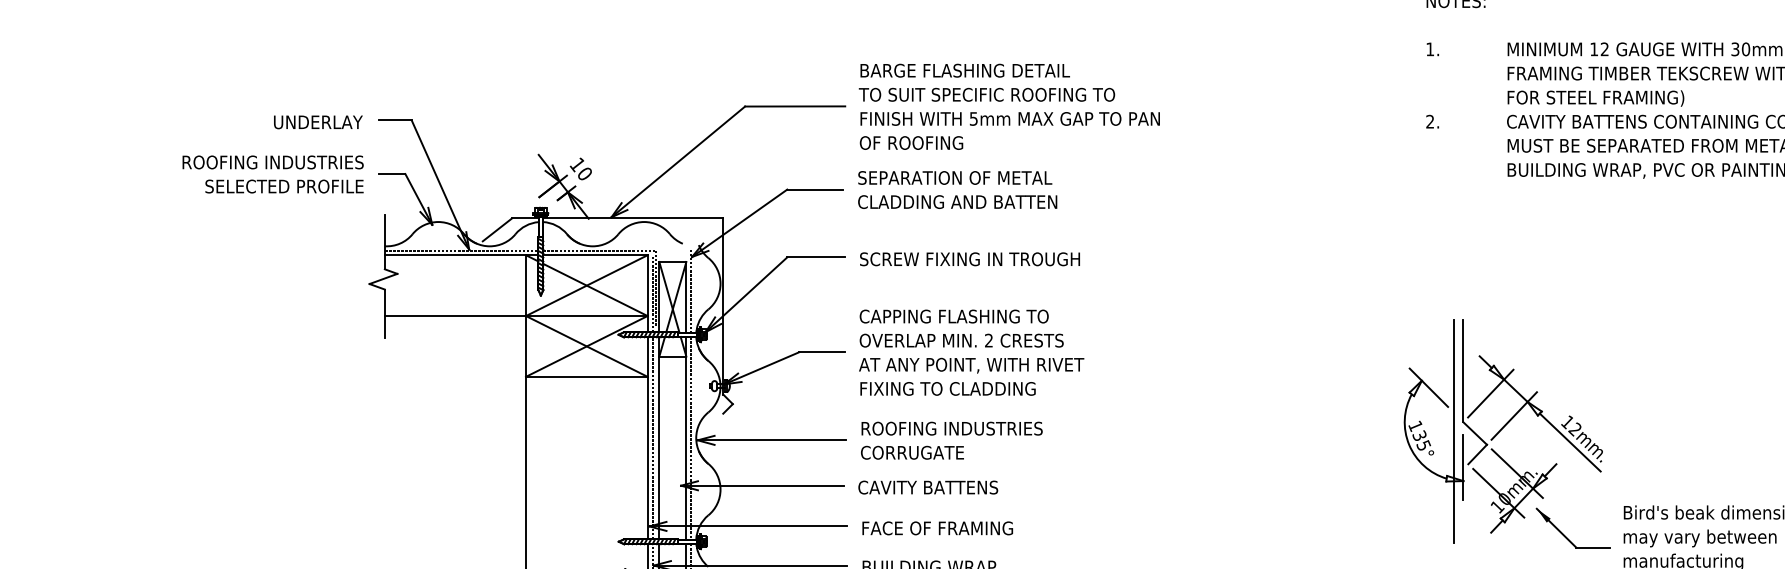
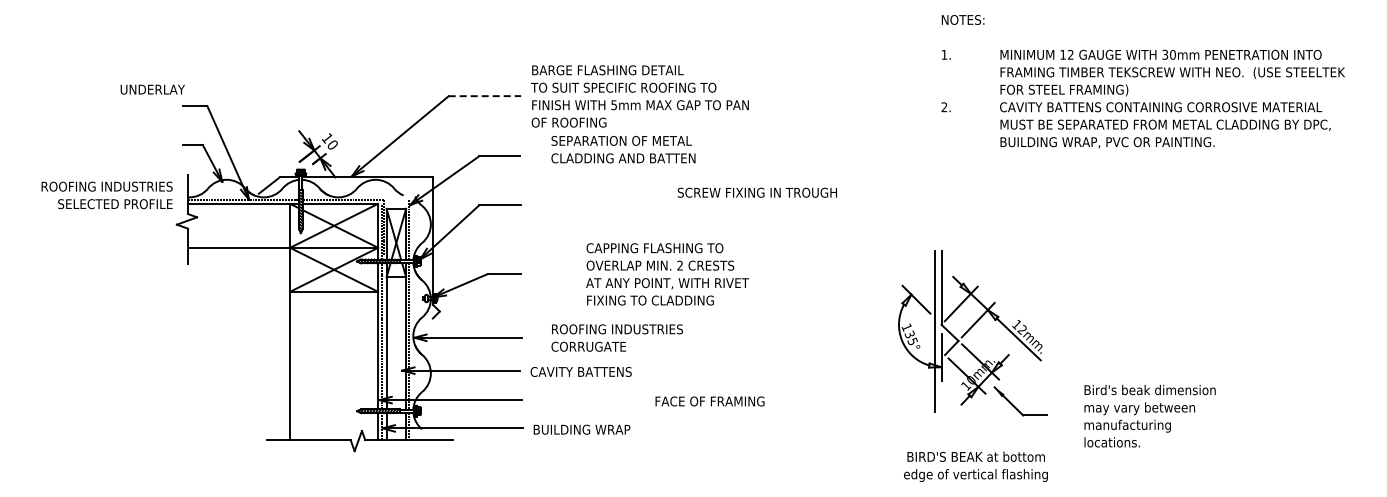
line: (796, 106) -> (485, 96), solid -> dashed
text: (317, 122) -> (152, 89), moved
text: (272, 174) -> (106, 195), moved
text: (957, 189) -> (623, 149), moved
text: (968, 258) -> (756, 192), moved
text: (971, 352) -> (667, 274), moved
part: (1506, 434) -> (972, 333), moved
text: (950, 439) -> (616, 337), moved
text: (936, 528) -> (709, 401), moved

